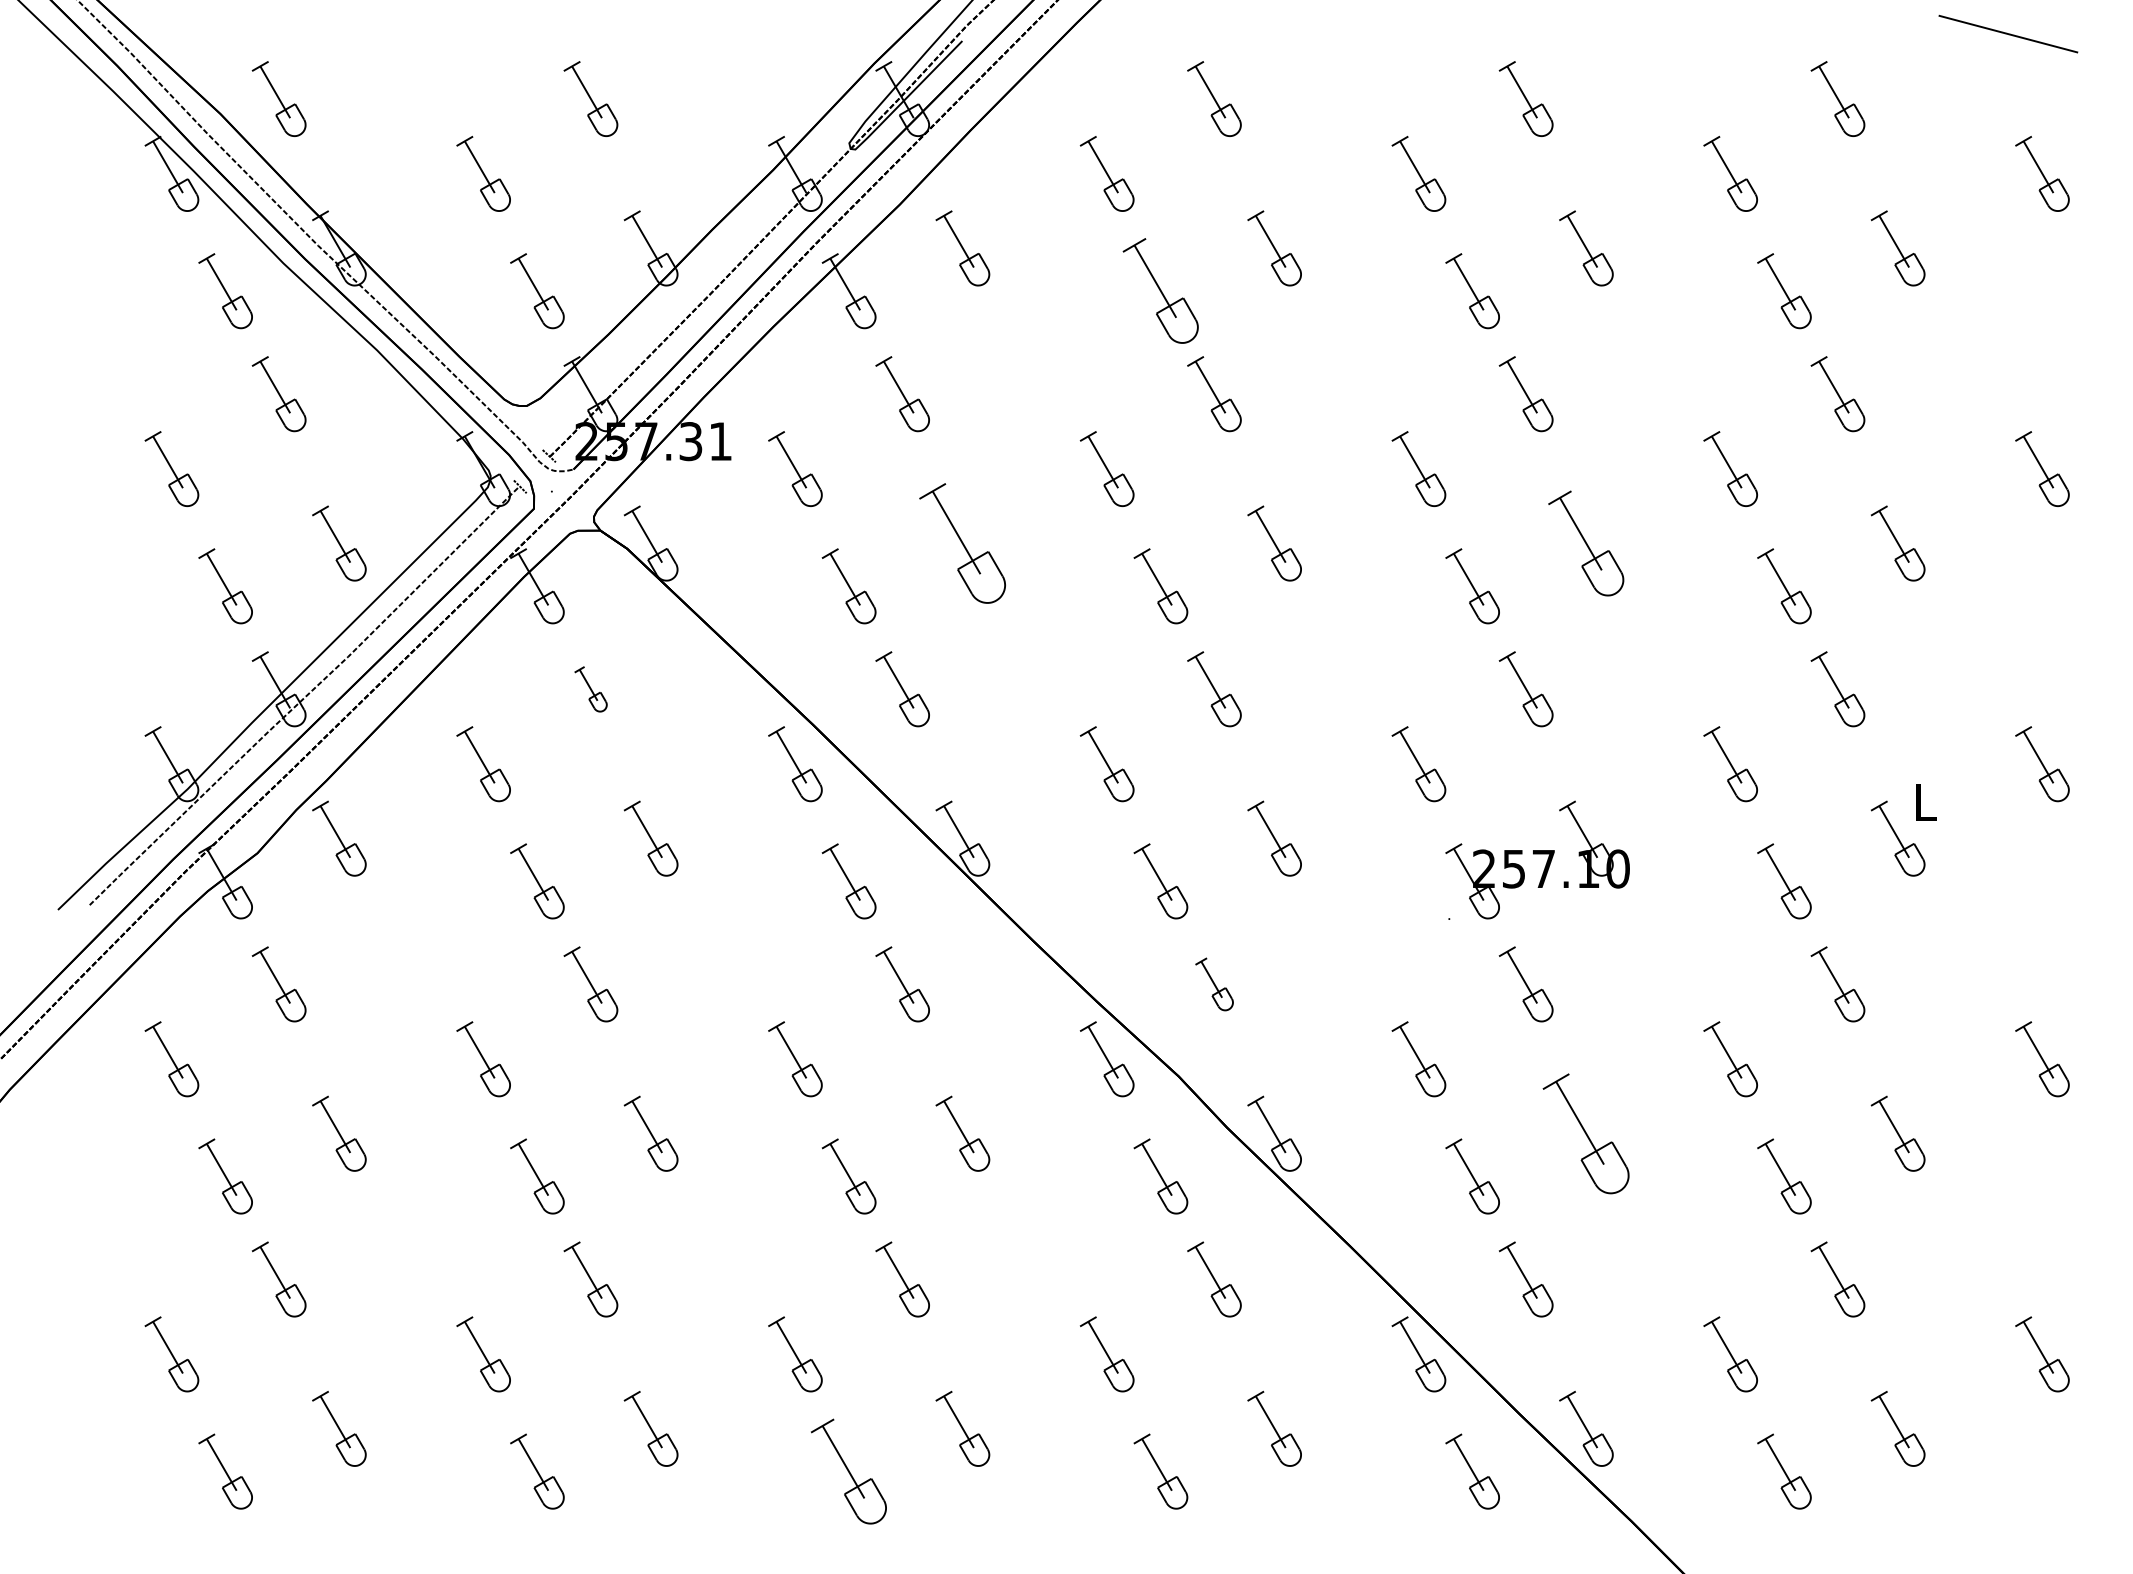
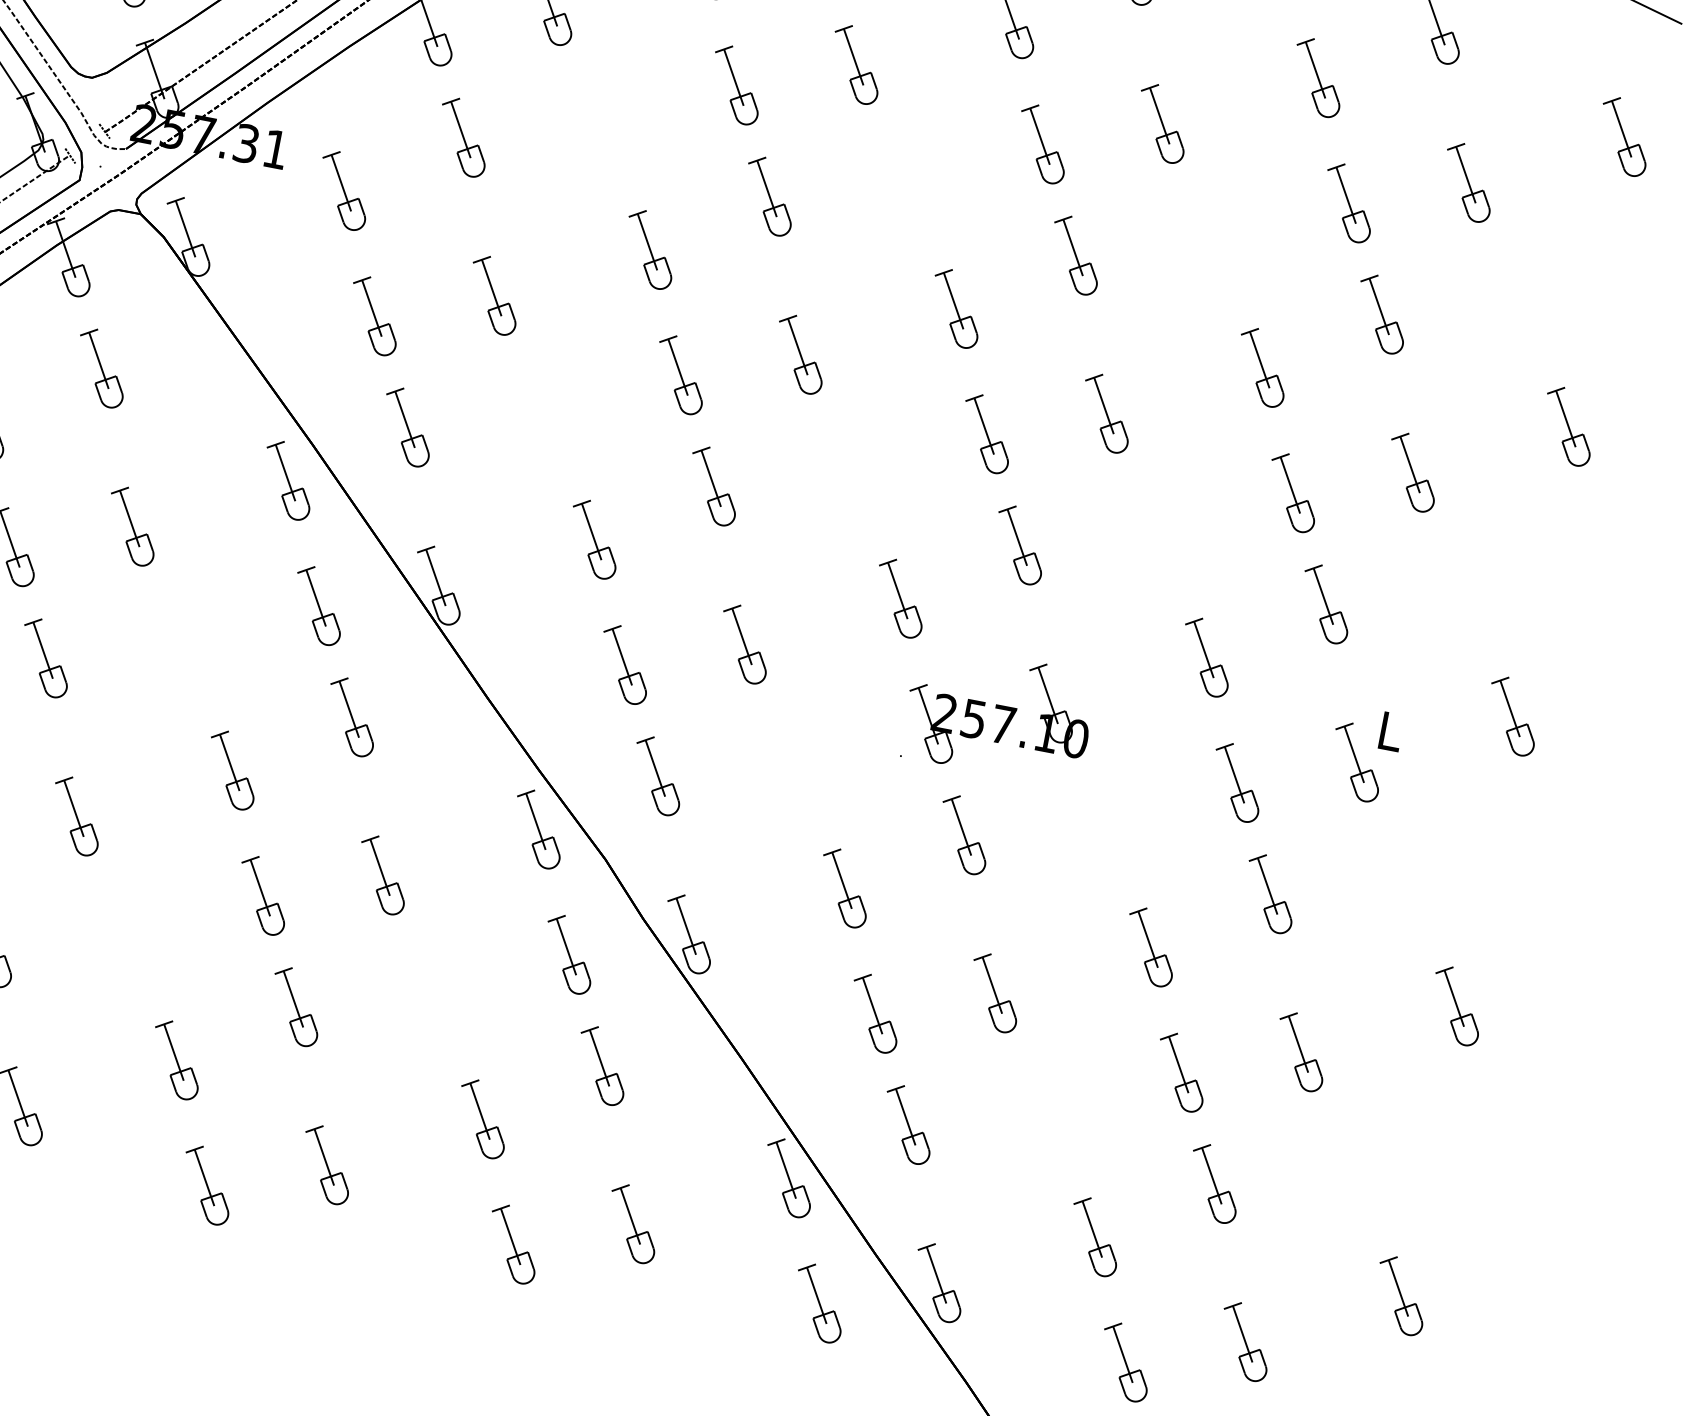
part: (1160, 291) -> (735, 85), size x0.71
part: (962, 543) -> (493, 295), size x0.62
part: (1586, 543) -> (1106, 413), size x0.71
part: (590, 689) -> (101, 368), size x1.67
part: (1214, 984) -> (657, 775), size x1.43
part: (1586, 1133) -> (995, 992), size x0.62
part: (849, 1471) -> (207, 1185), size x0.71

